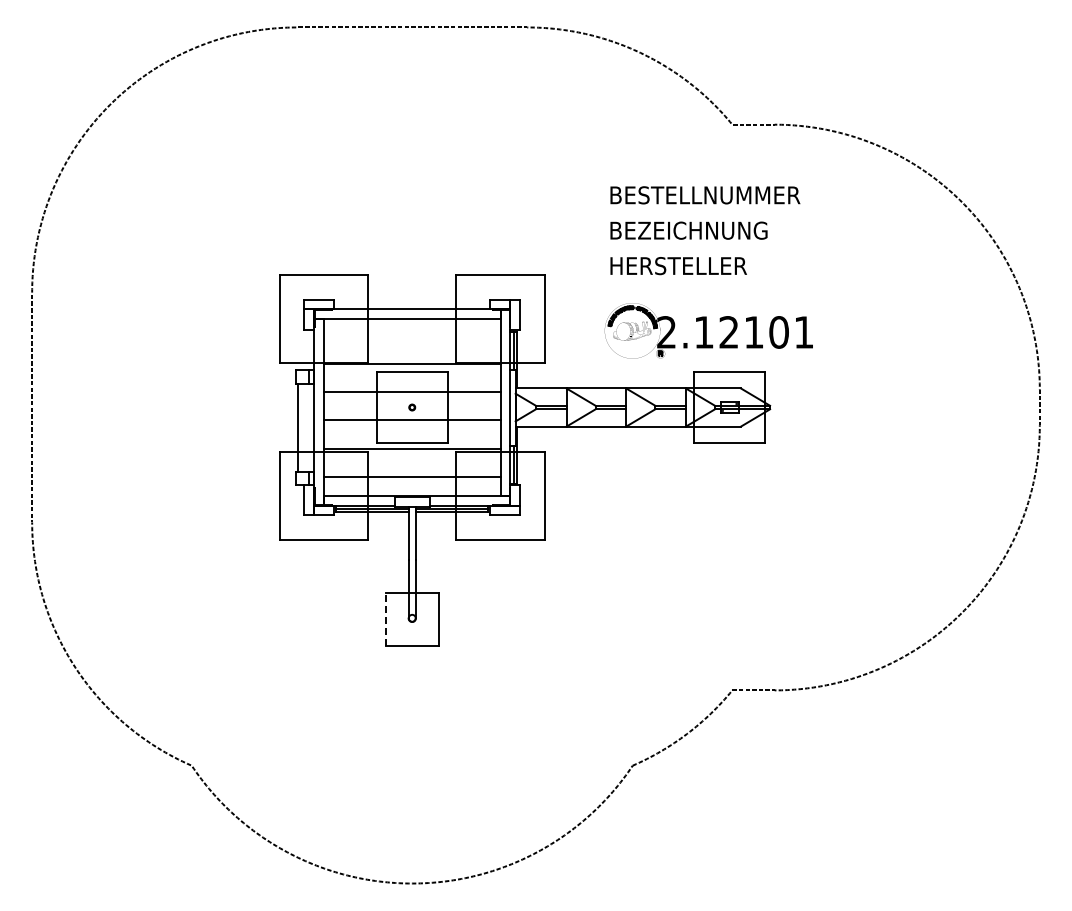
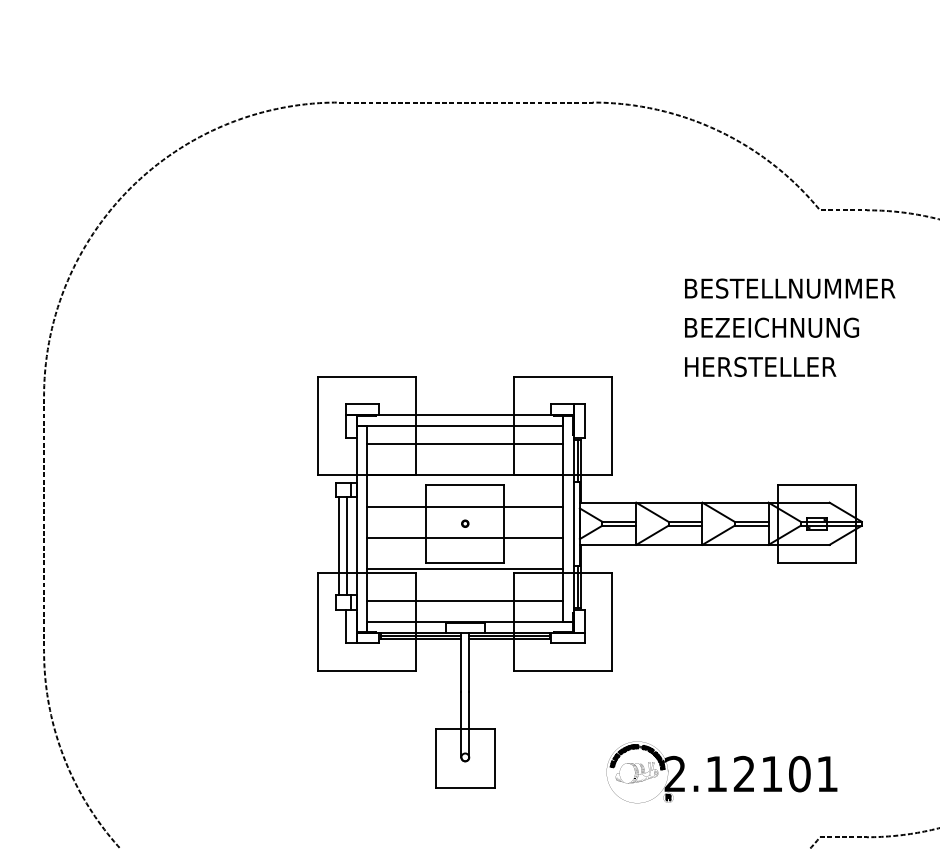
part: (708, 330) -> (721, 771), moved
line: (411, 335) -> (464, 443), added
line: (305, 427) -> (346, 545), added
line: (385, 619) -> (435, 758), dashed -> solid

